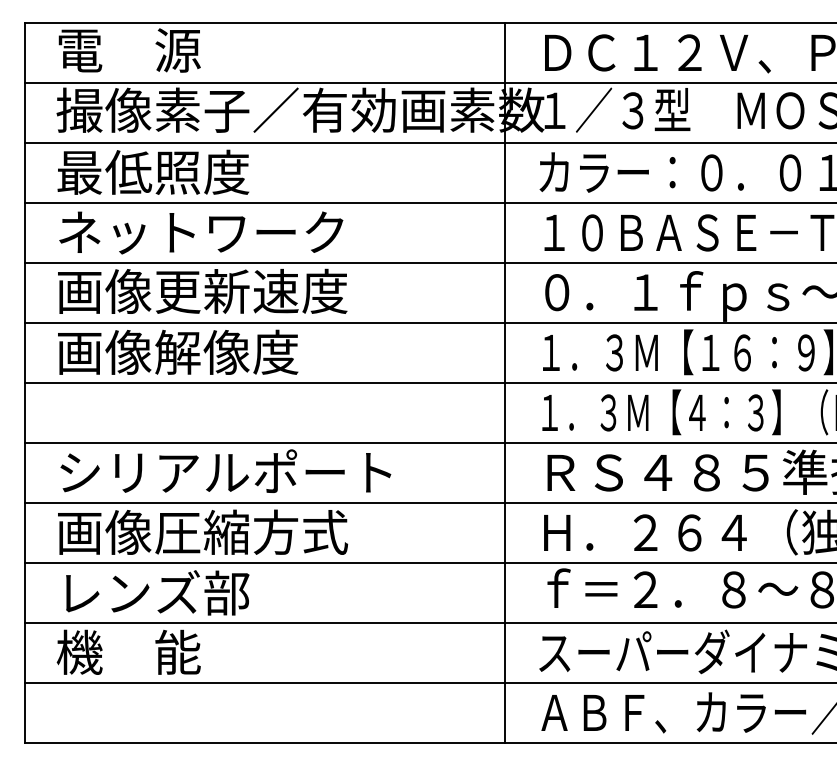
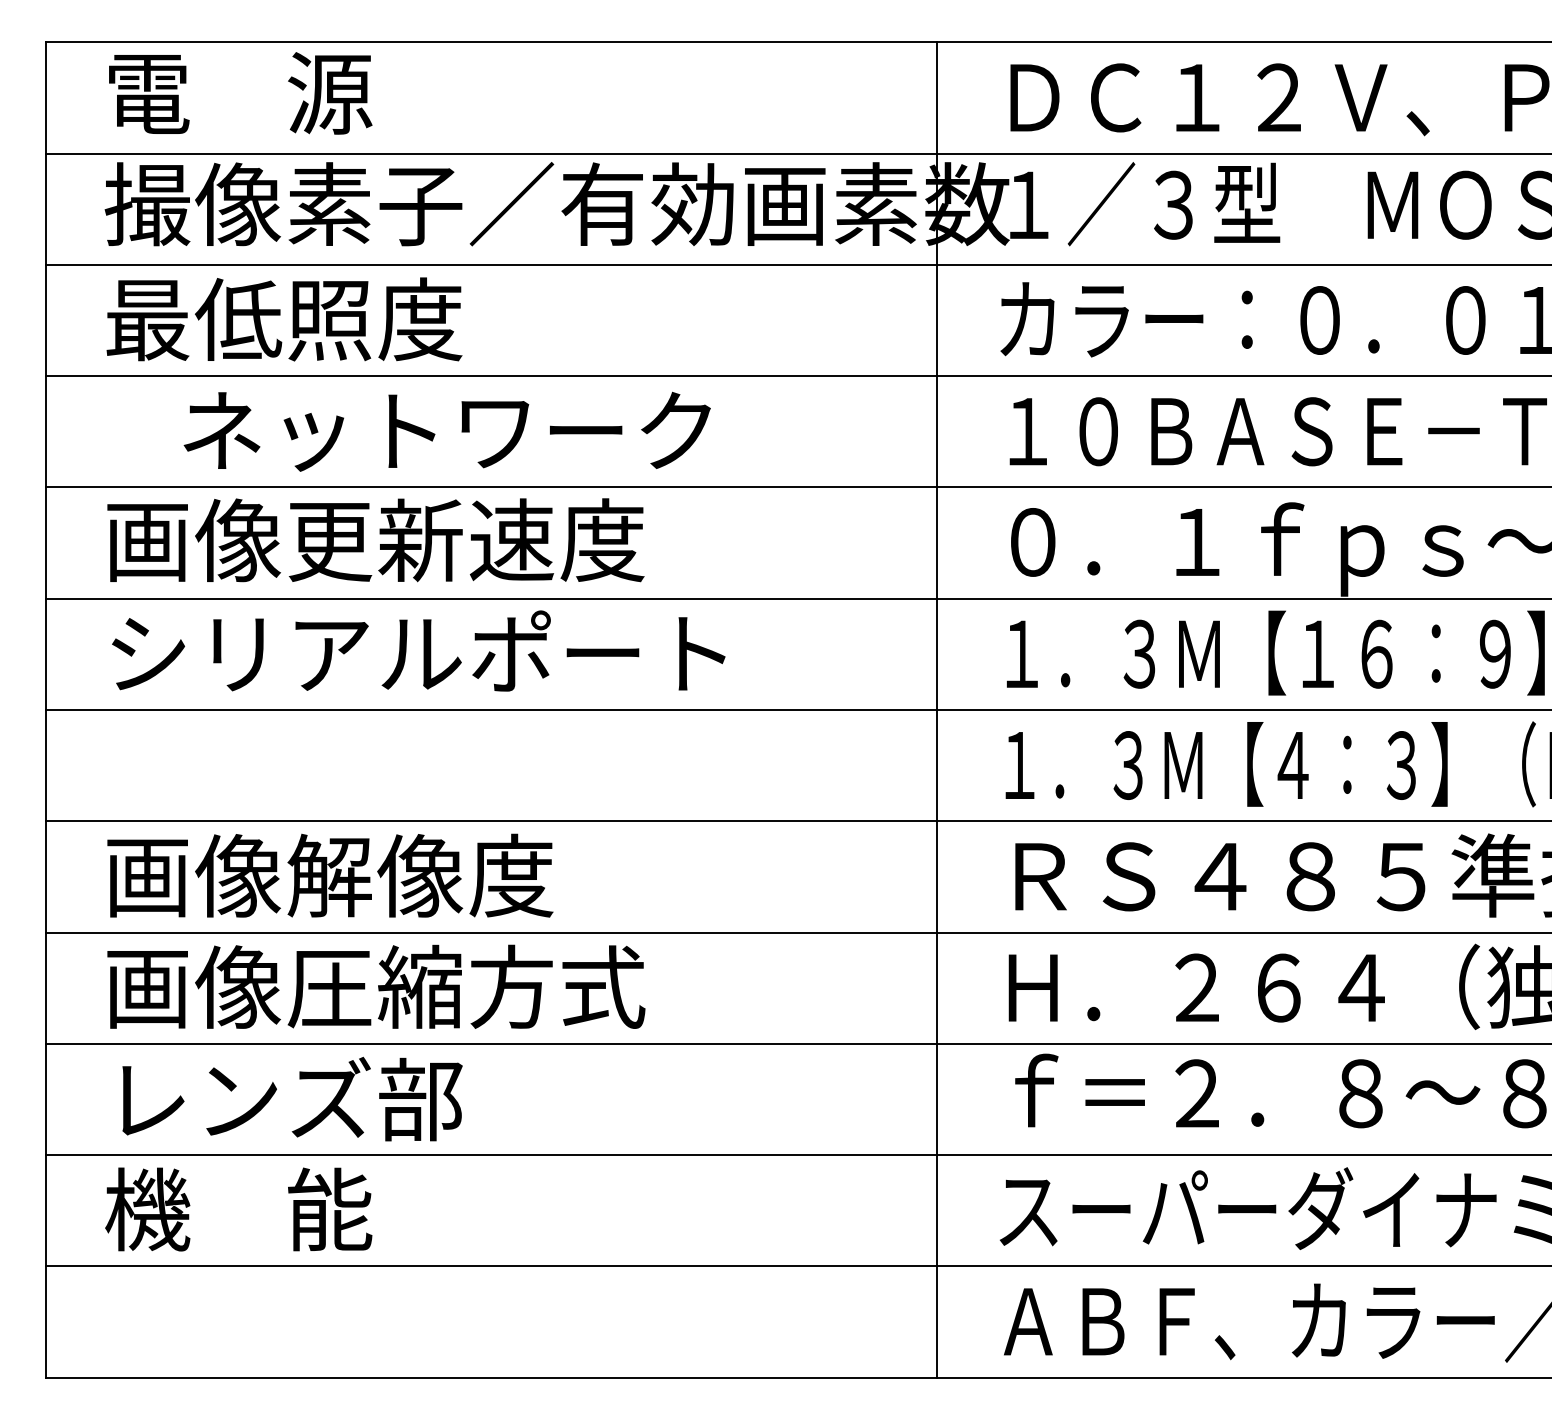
text: (201, 232) -> (447, 430), moved
text: (224, 351) -> (416, 651), 画像解像度 -> シリアルポート
text: (224, 471) -> (416, 874), シリアルポート -> 画像解像度

